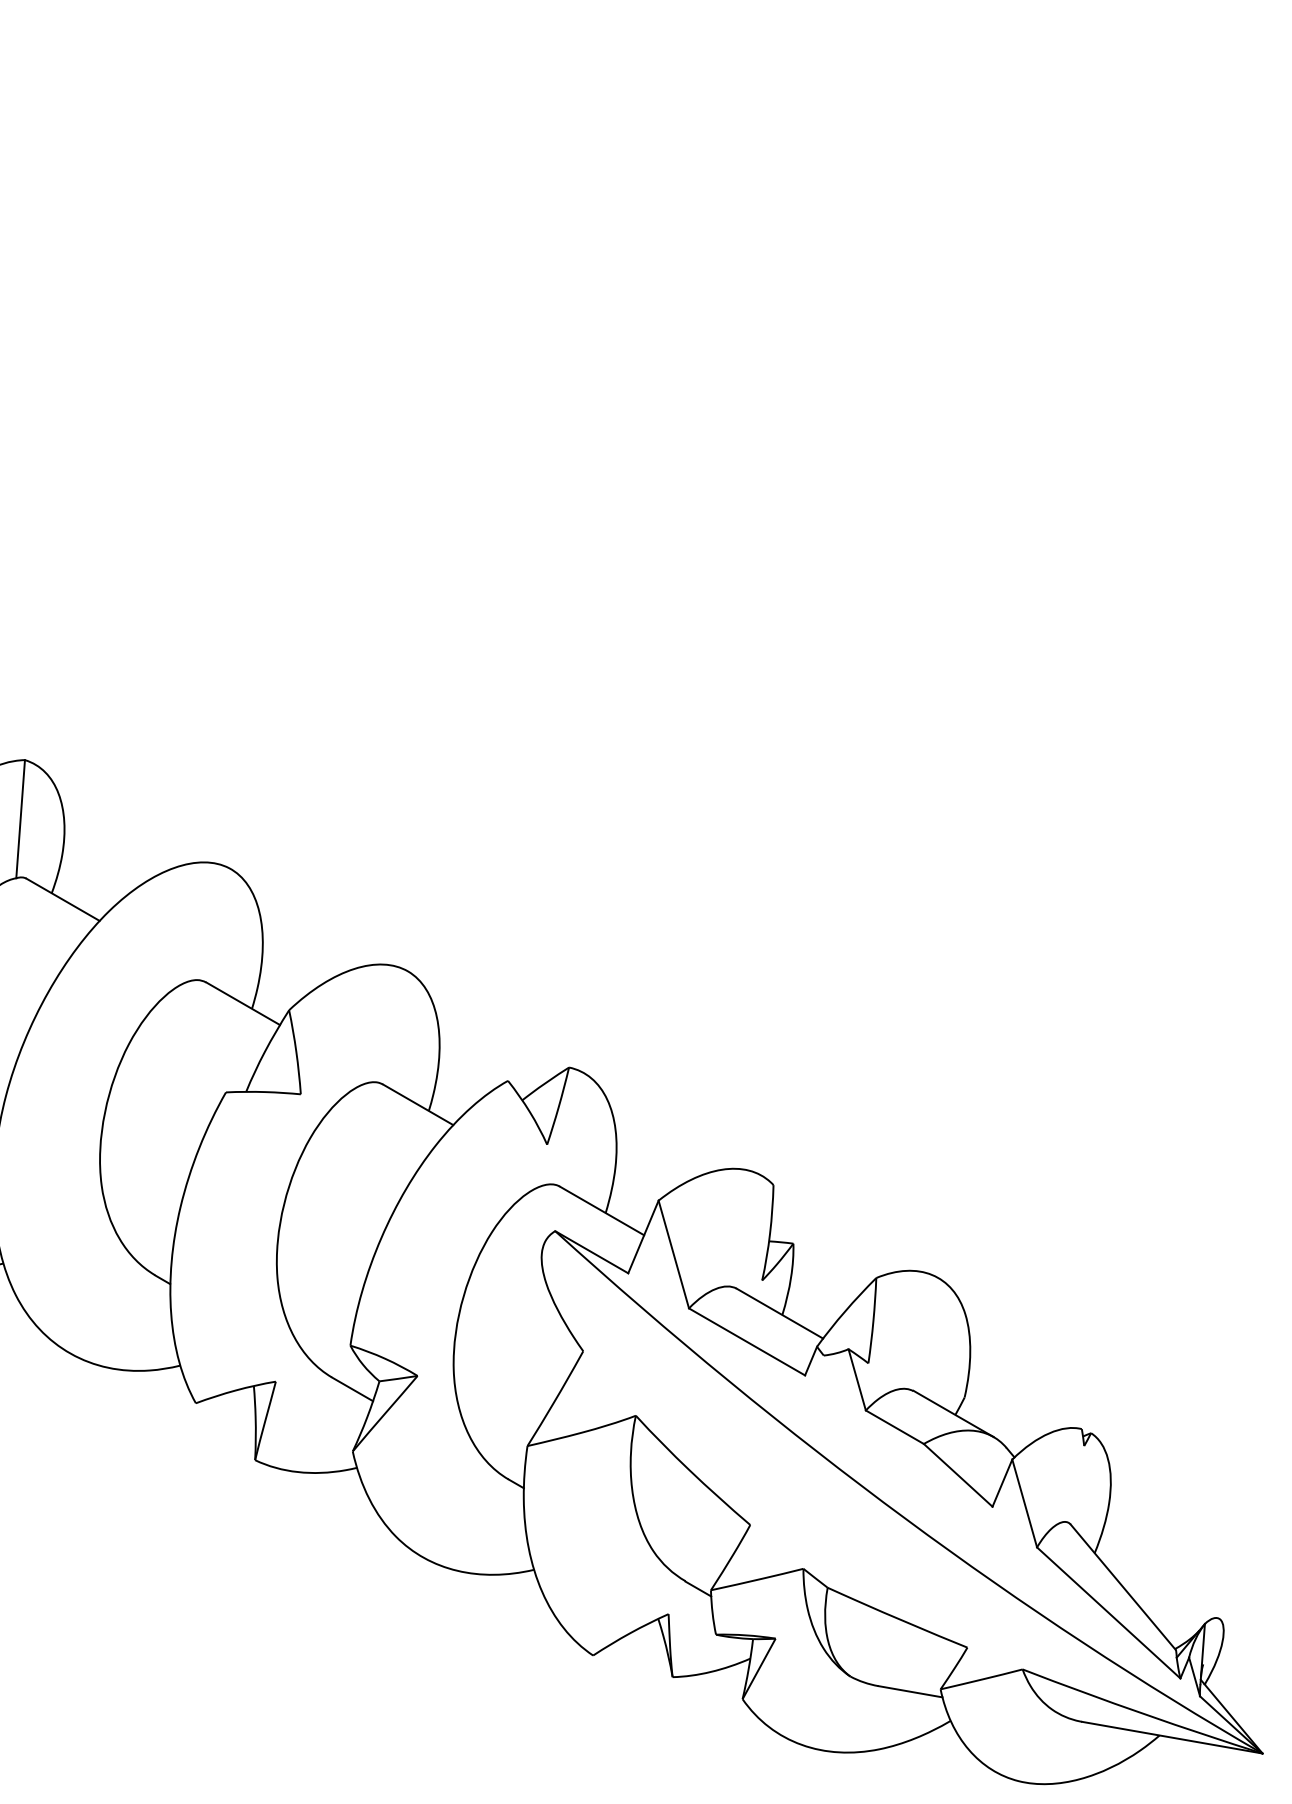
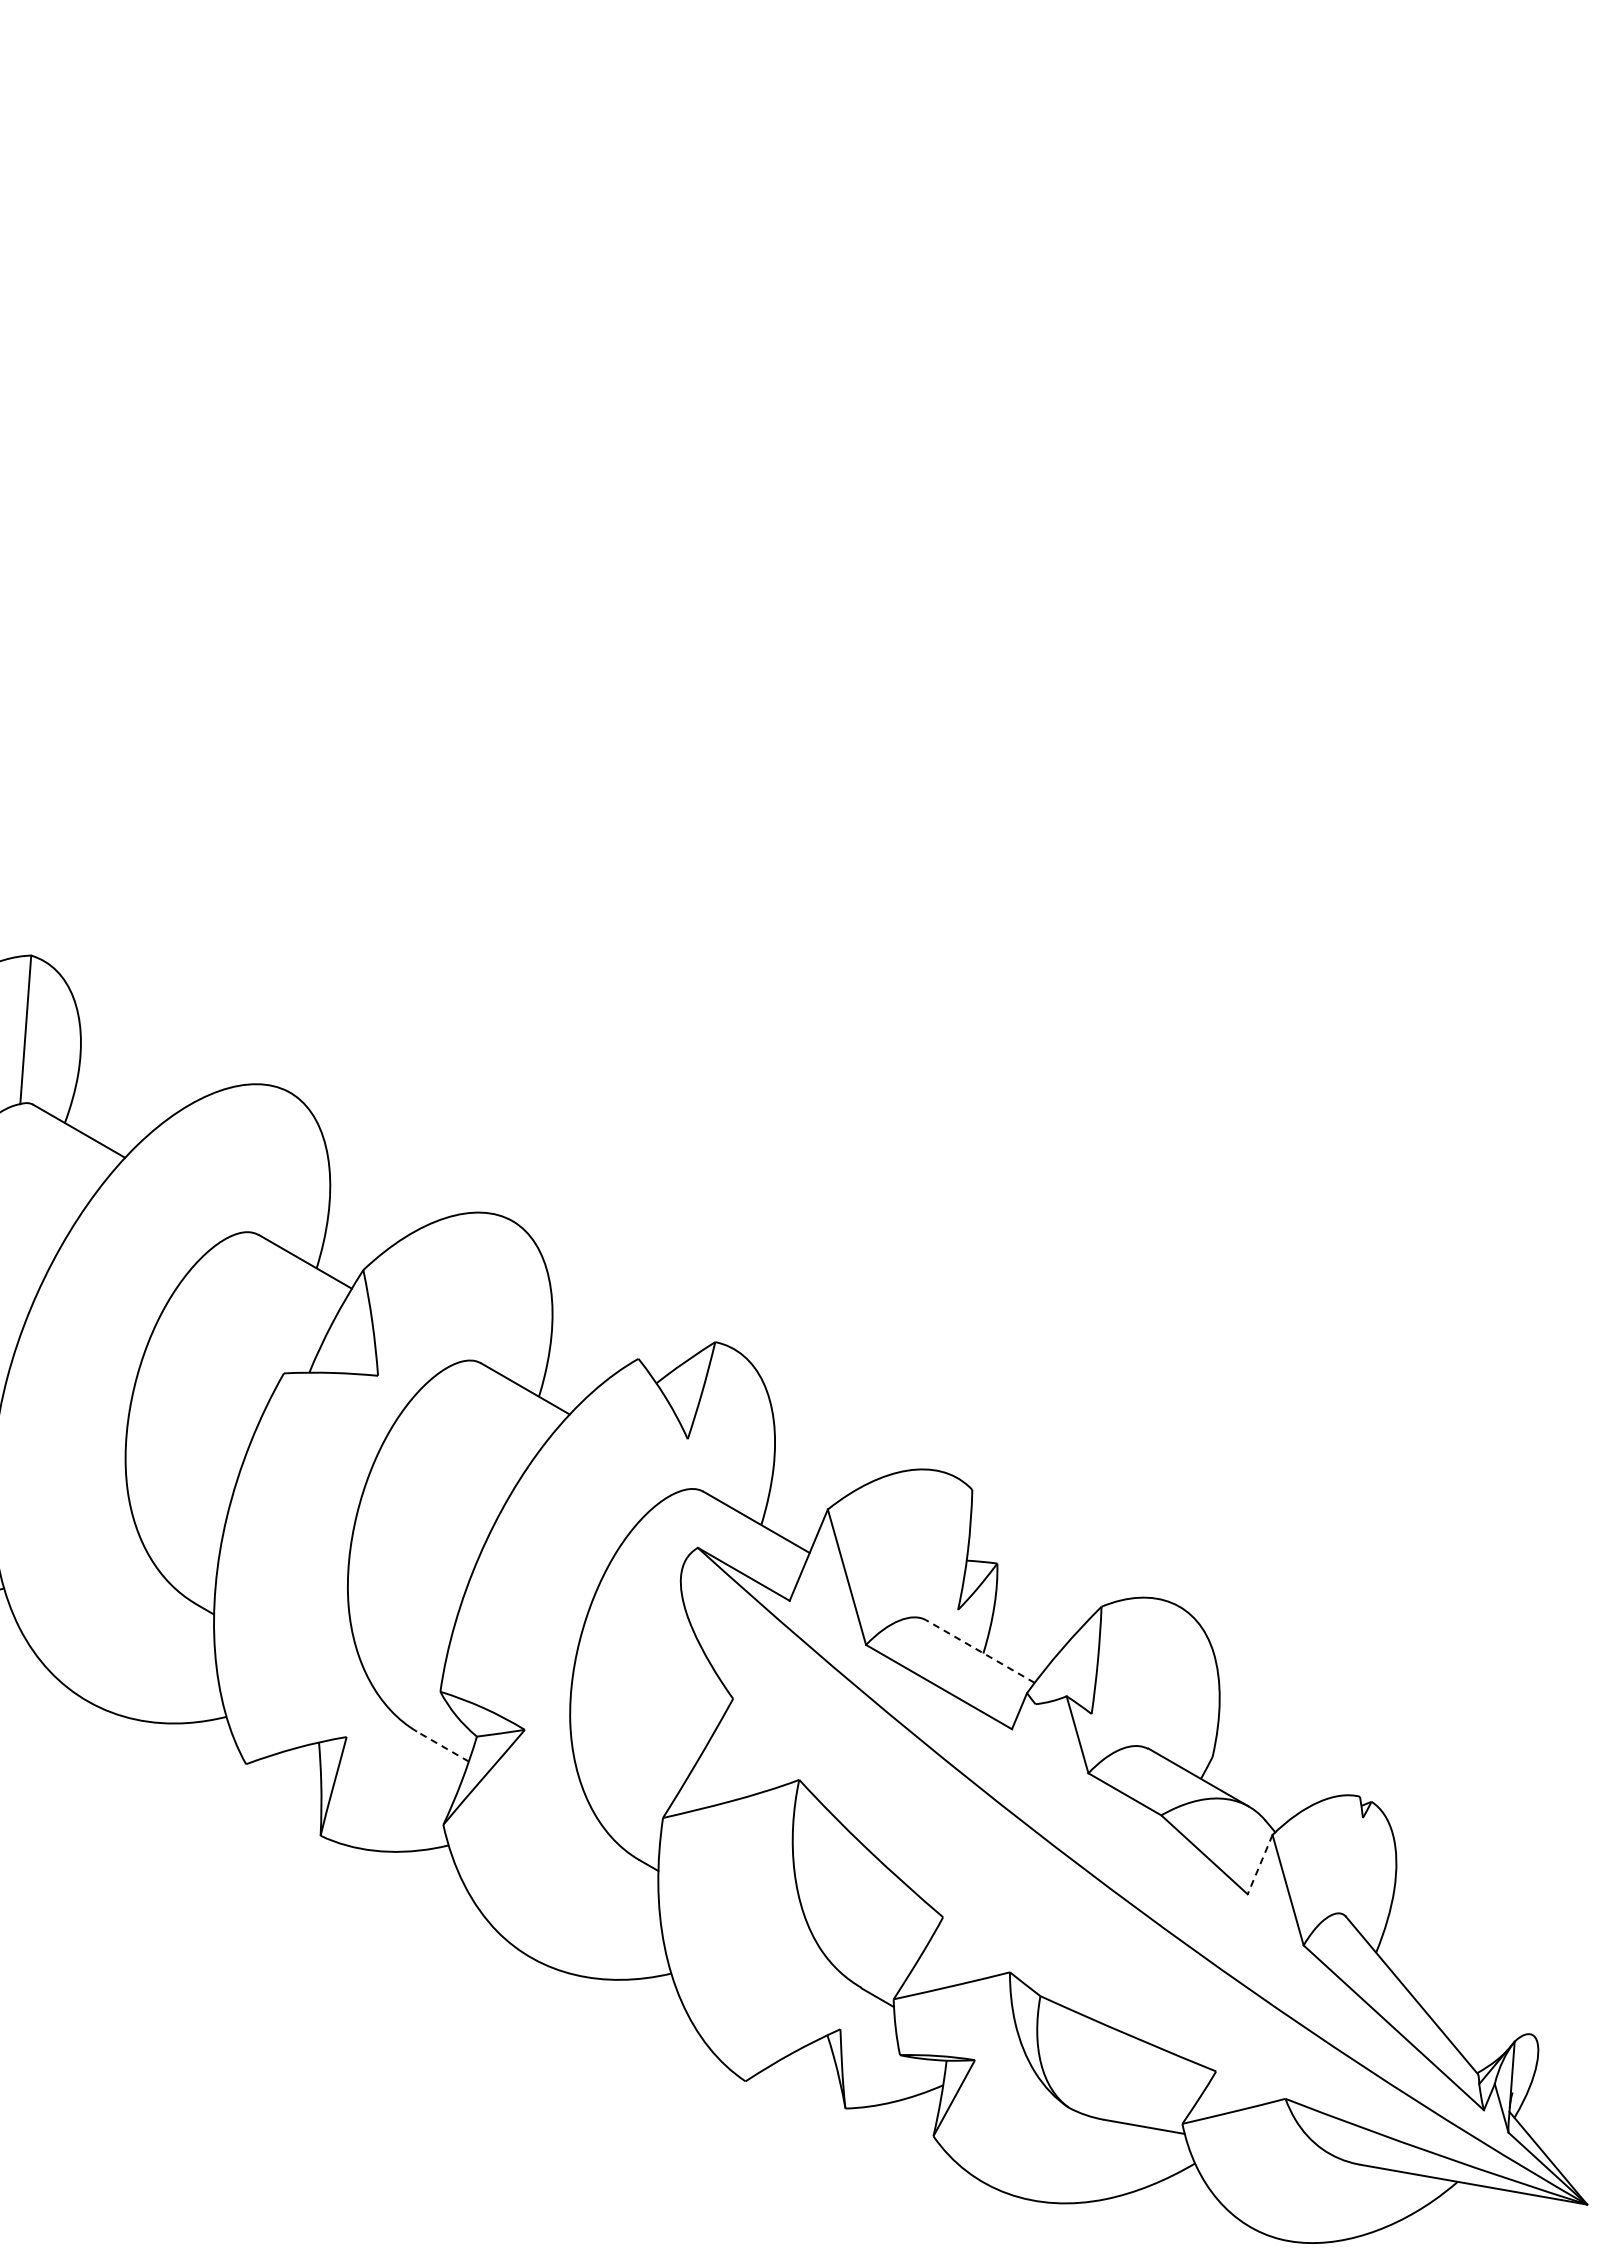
line: (780, 1313) -> (980, 1651), solid -> dashed
line: (352, 1389) -> (442, 1746), solid -> dashed
line: (1001, 1483) -> (1259, 1865), solid -> dashed

